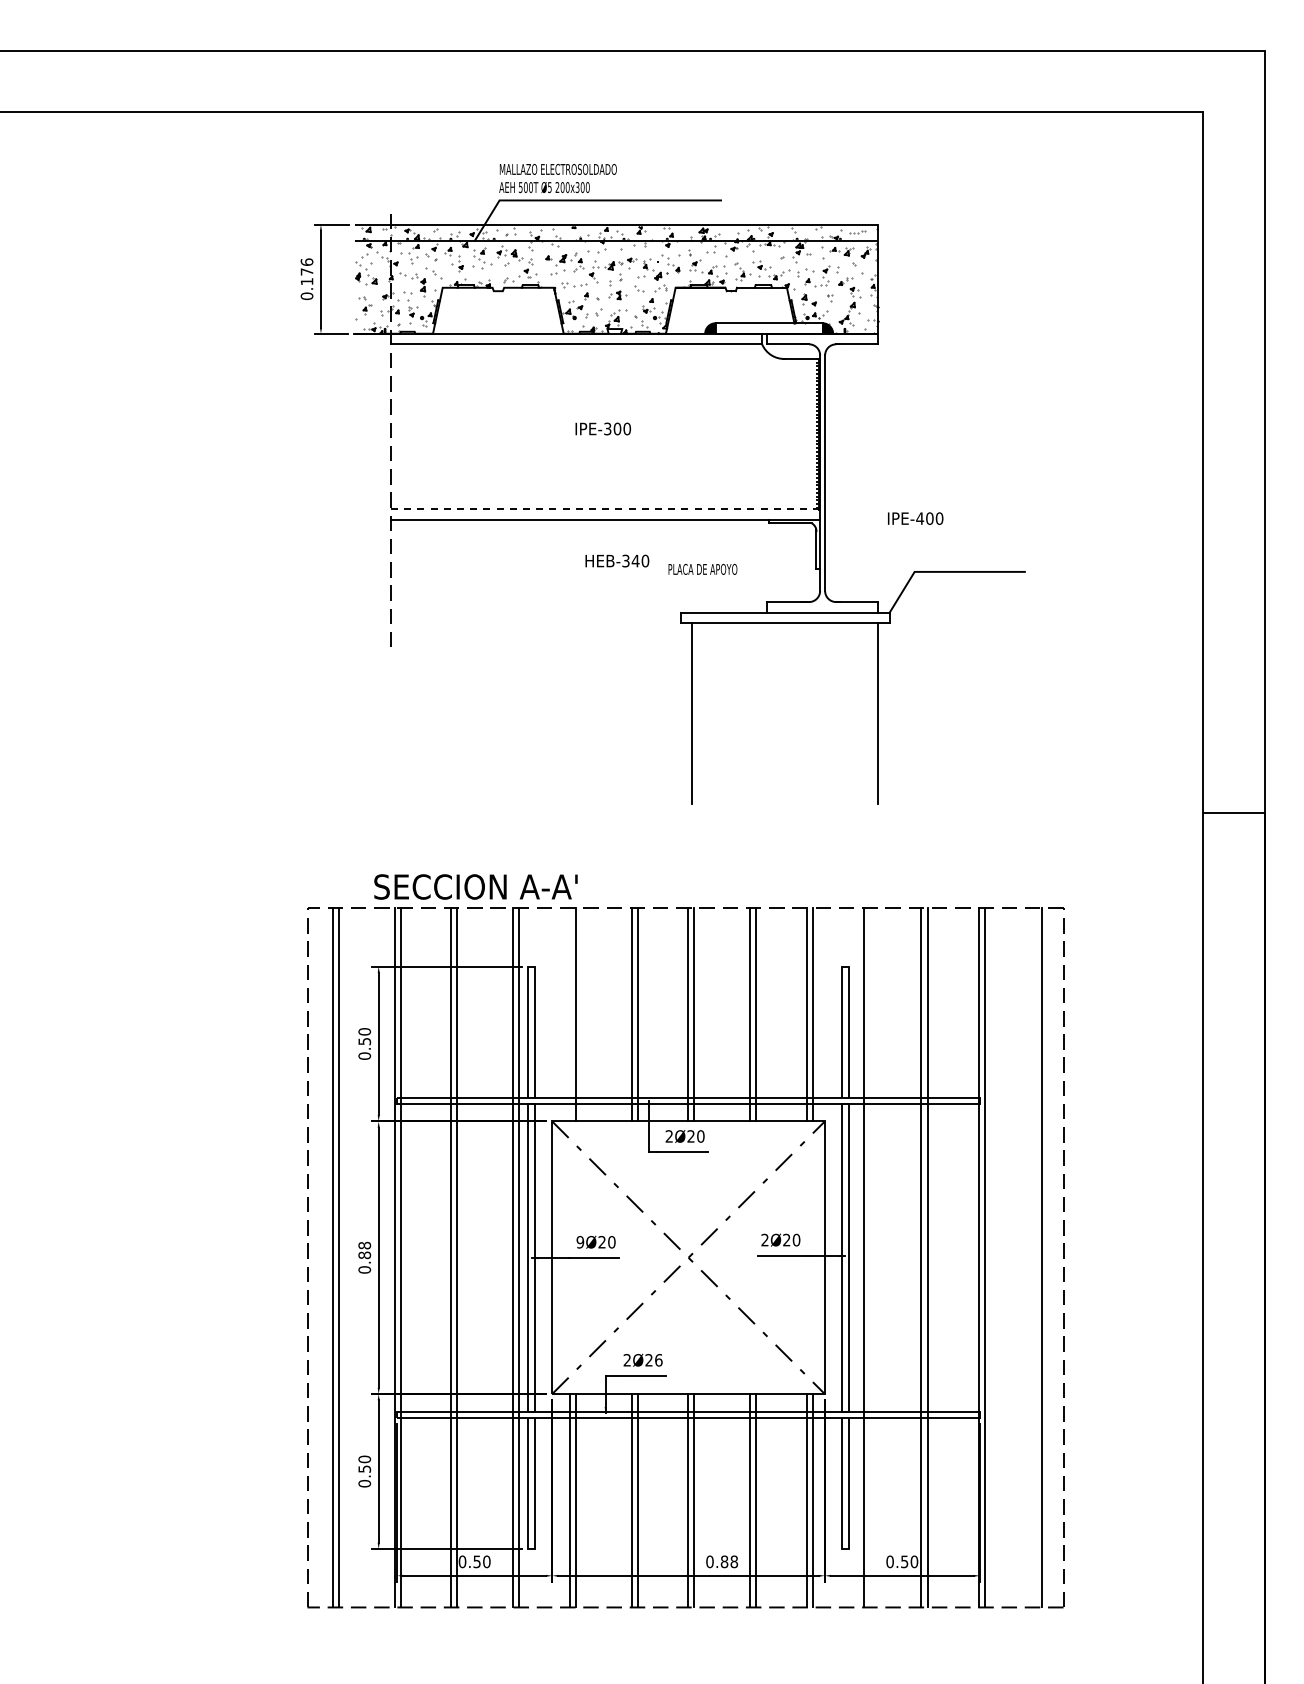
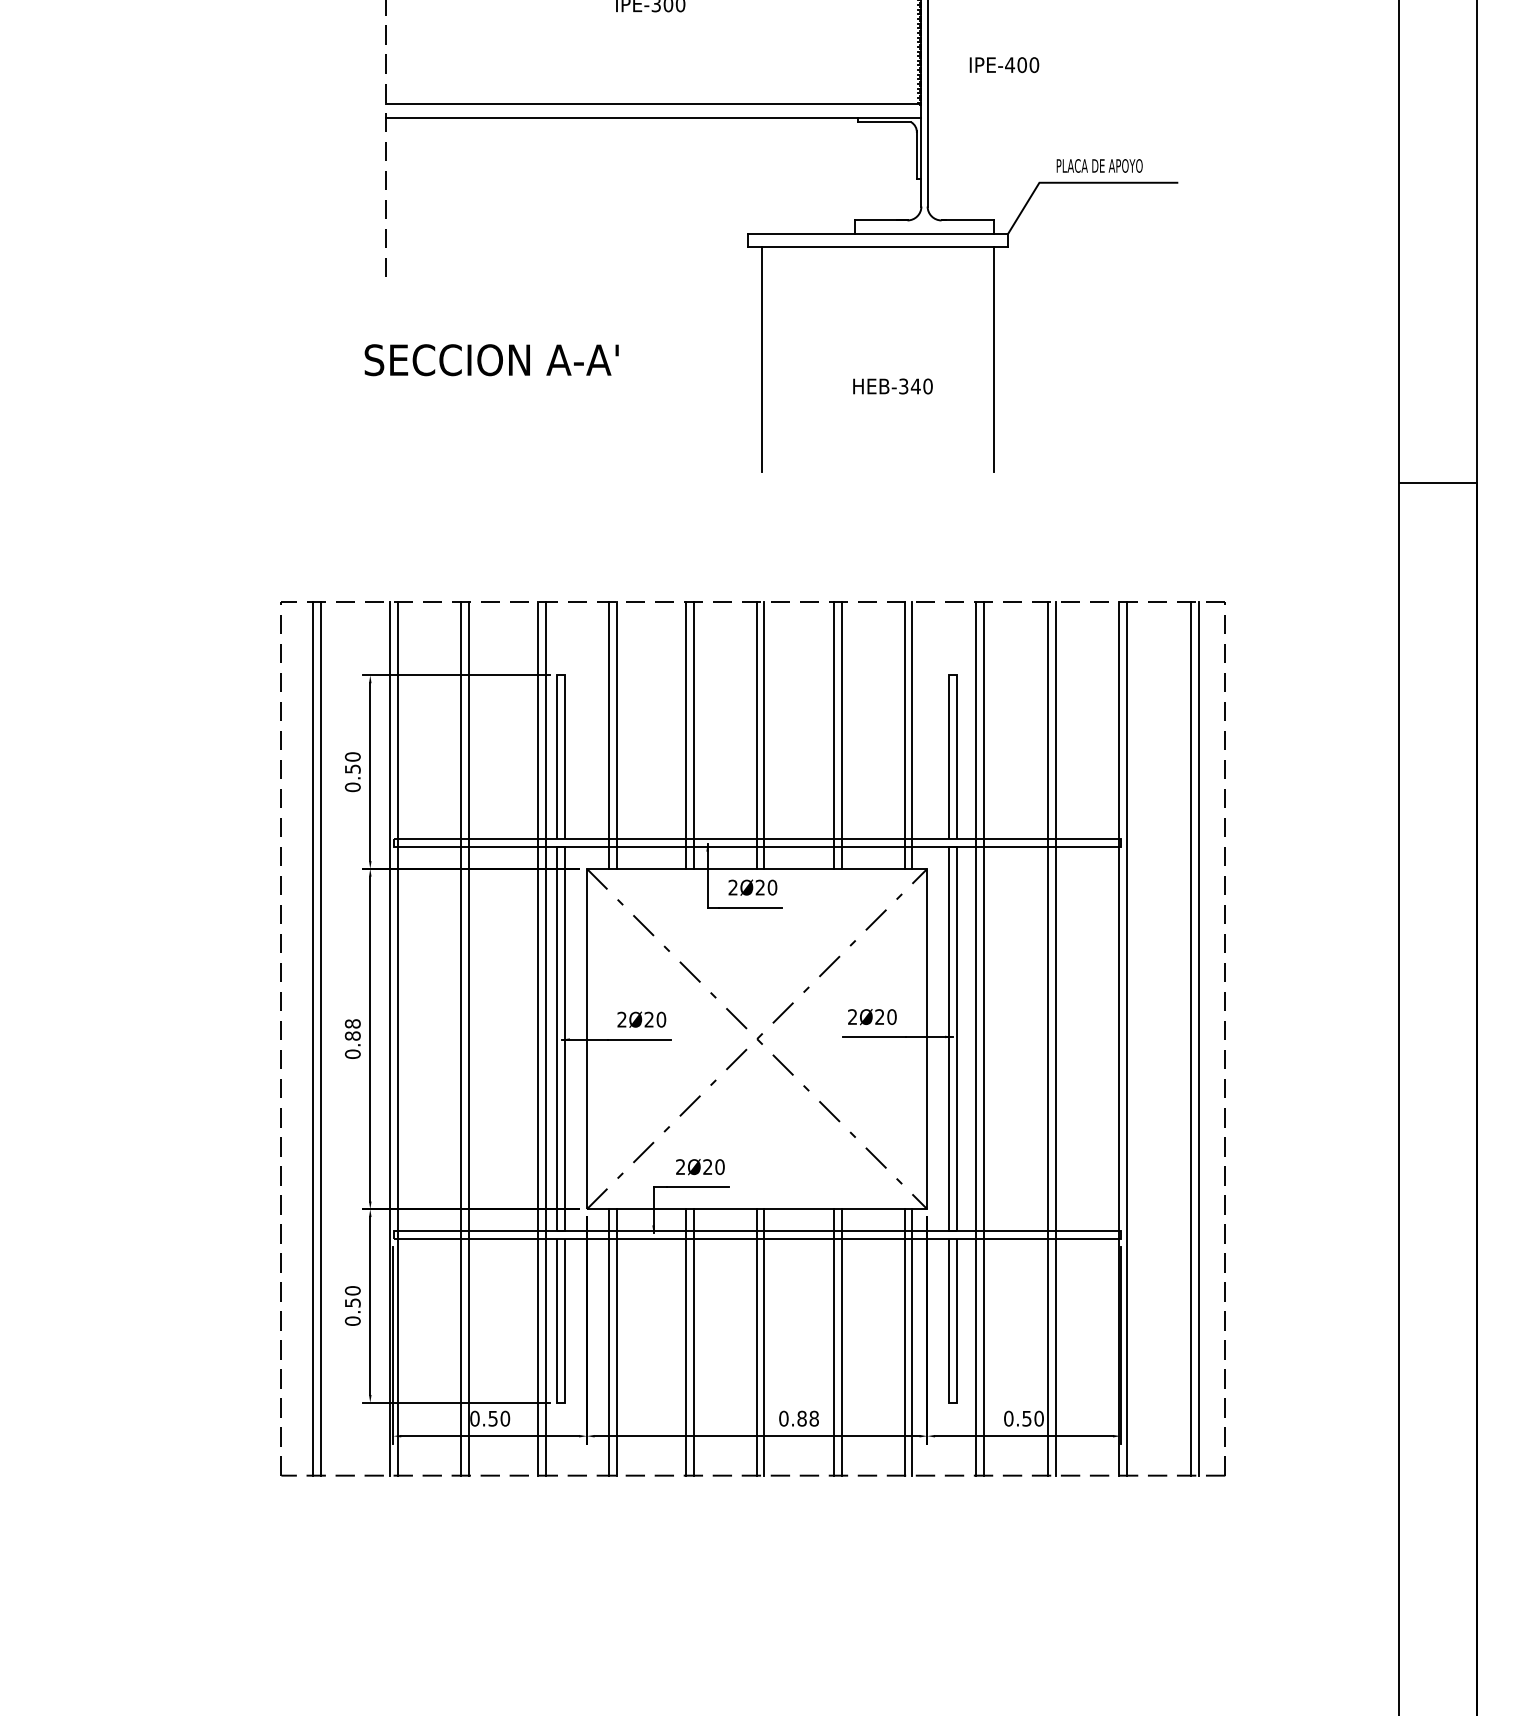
line: (605, 509) -> (653, 104), dashed -> solid
text: (915, 518) -> (1004, 64), moved
text: (617, 560) -> (893, 385), moved
text: (702, 568) -> (1099, 164), moved
text: (475, 886) -> (491, 359), moved
line: (569, 1014) -> (608, 735), added
text: (580, 1242) -> (622, 1020), 9Ø20 -> 2Ø20
line: (870, 1257) -> (984, 1038), added
line: (1036, 1257) -> (1191, 1038), added
text: (658, 1360) -> (719, 1167), 2Ø26 -> 2Ø20

